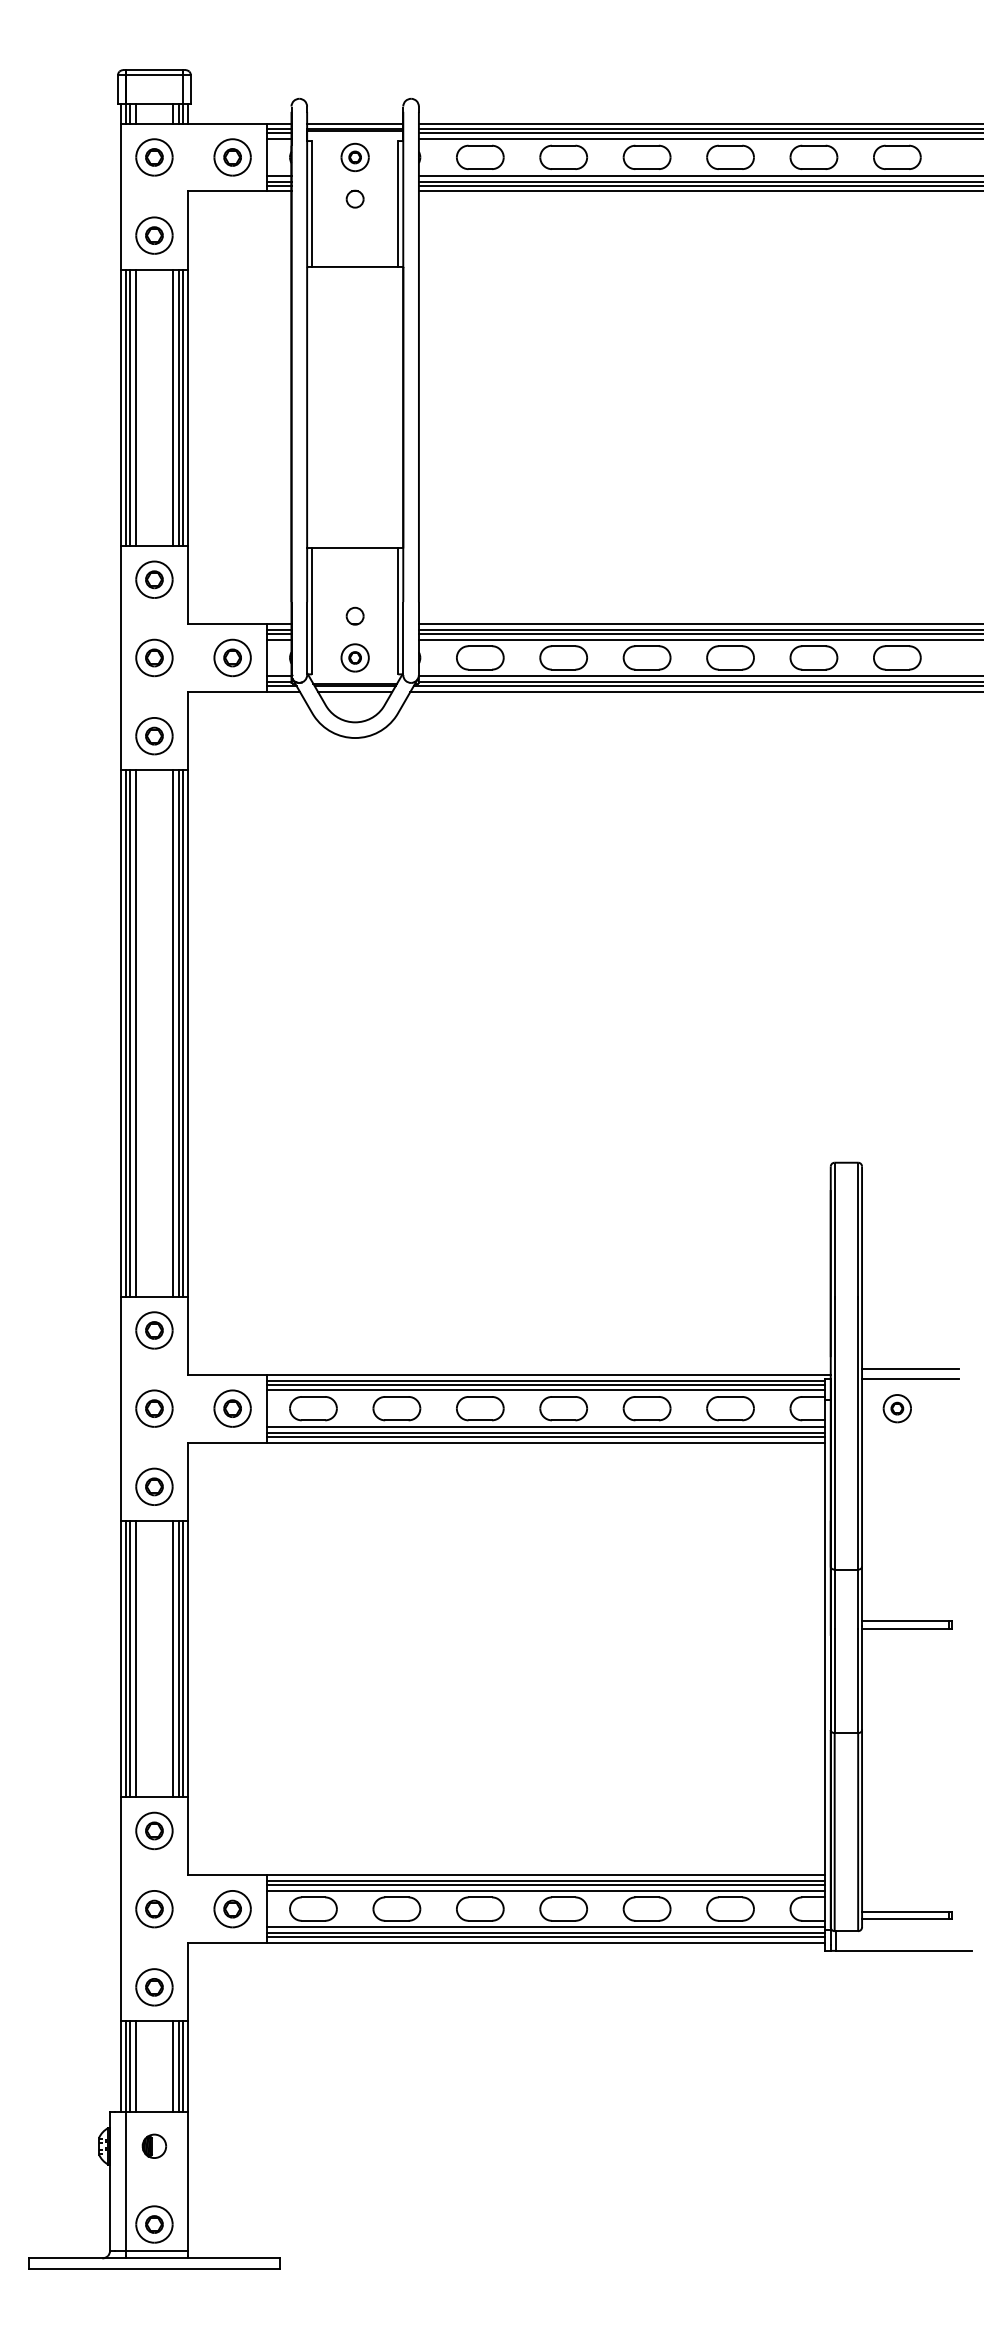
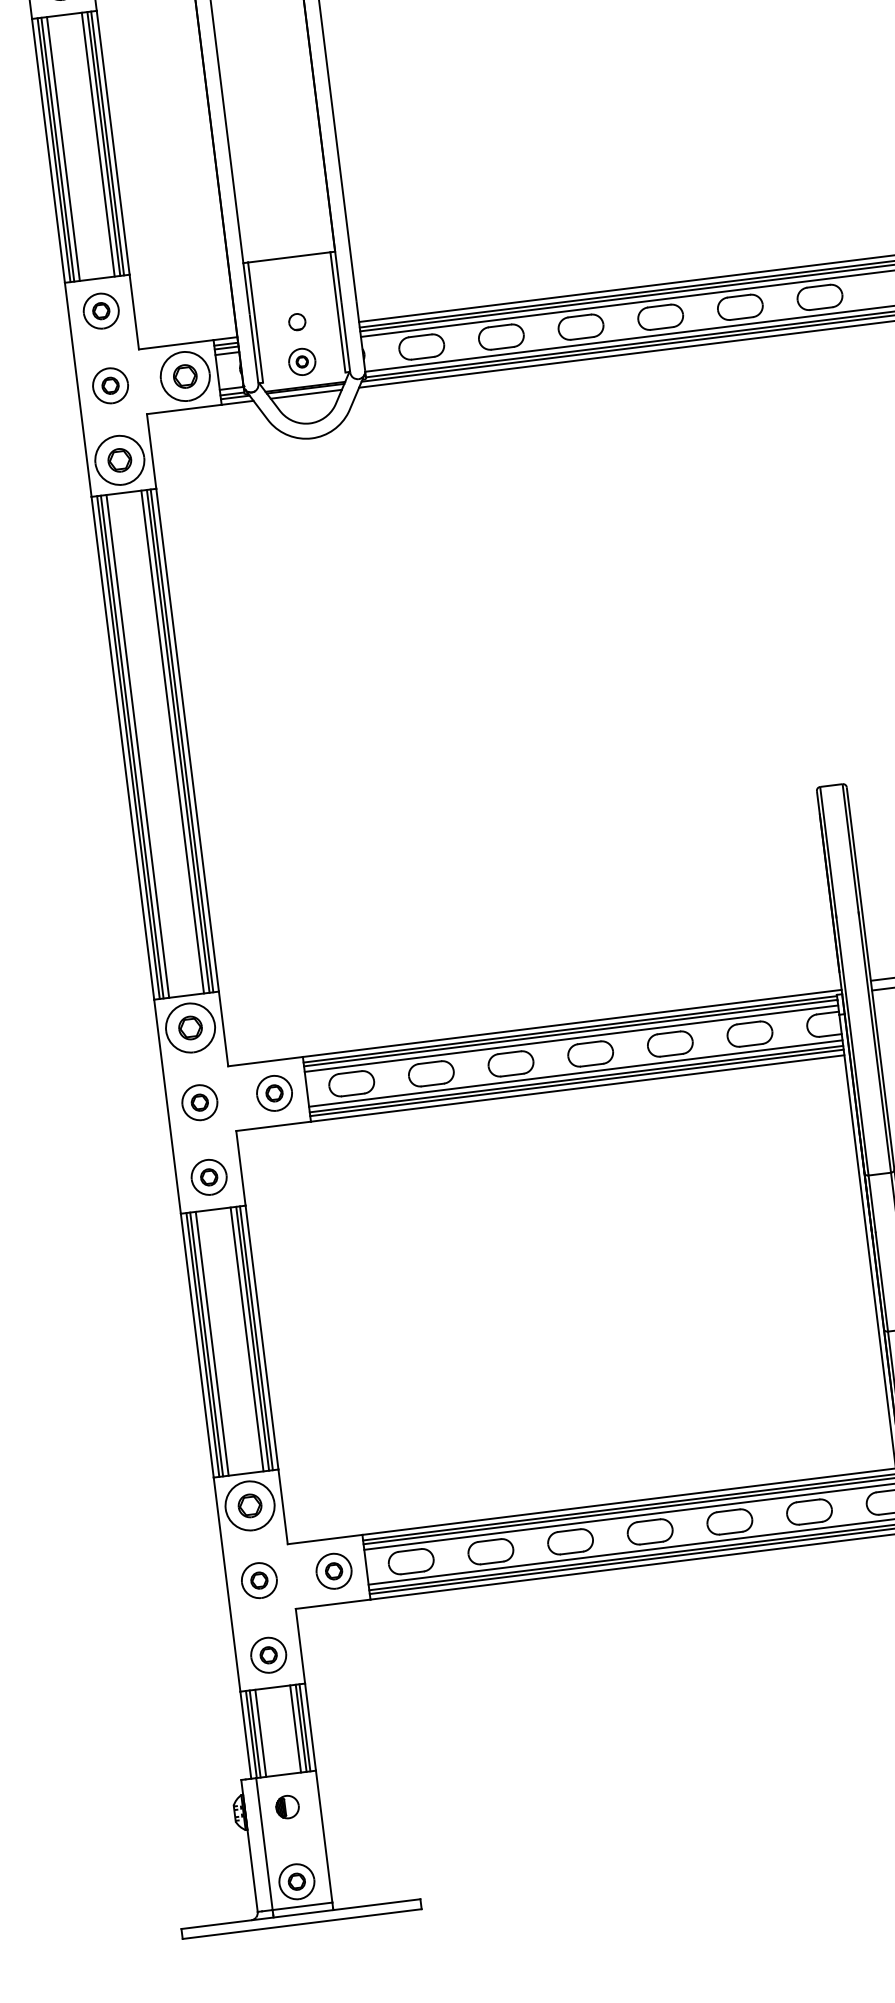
part: (232, 657) -> (185, 376), size x1.4
part: (154, 736) -> (119, 460), size x1.4
part: (154, 1330) -> (190, 1028), size x1.4
part: (154, 1830) -> (250, 1505), size x1.4

